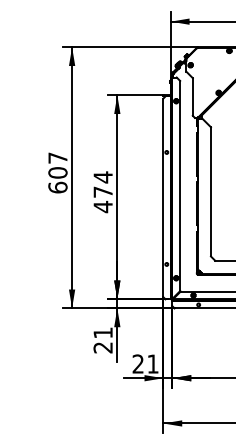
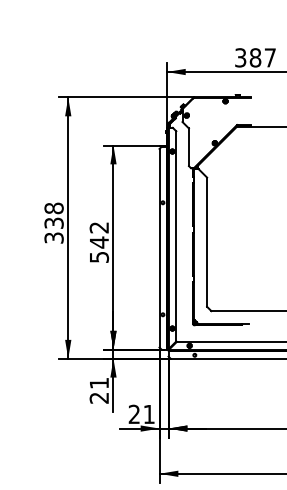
text: (57, 172) -> (53, 222), 607 -> 338
text: (103, 192) -> (99, 242), 474 -> 542

